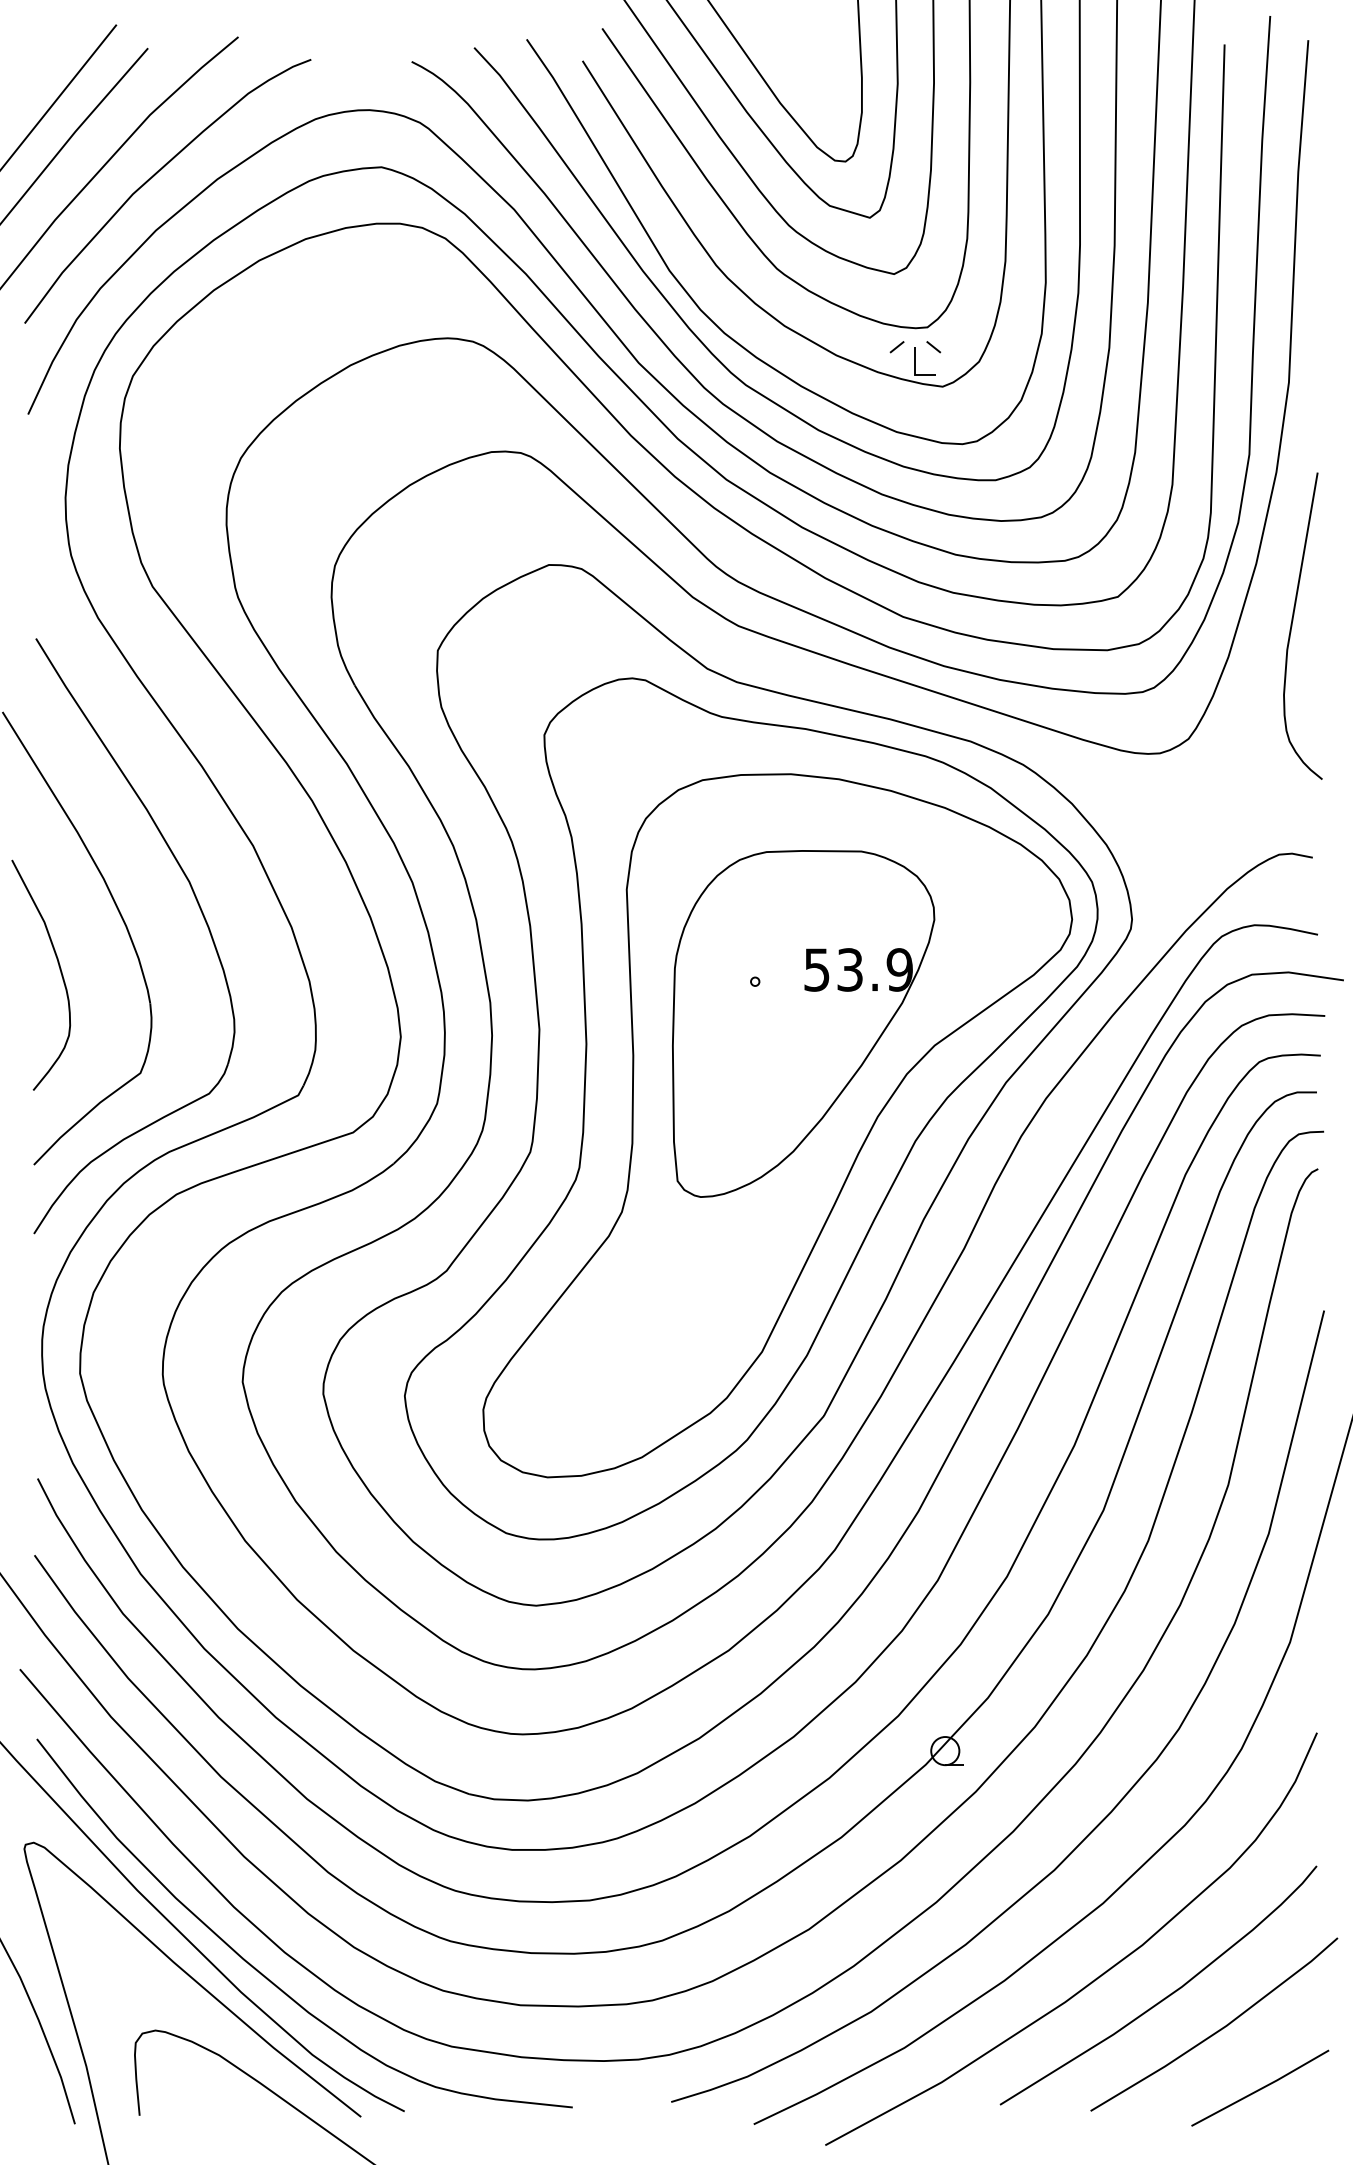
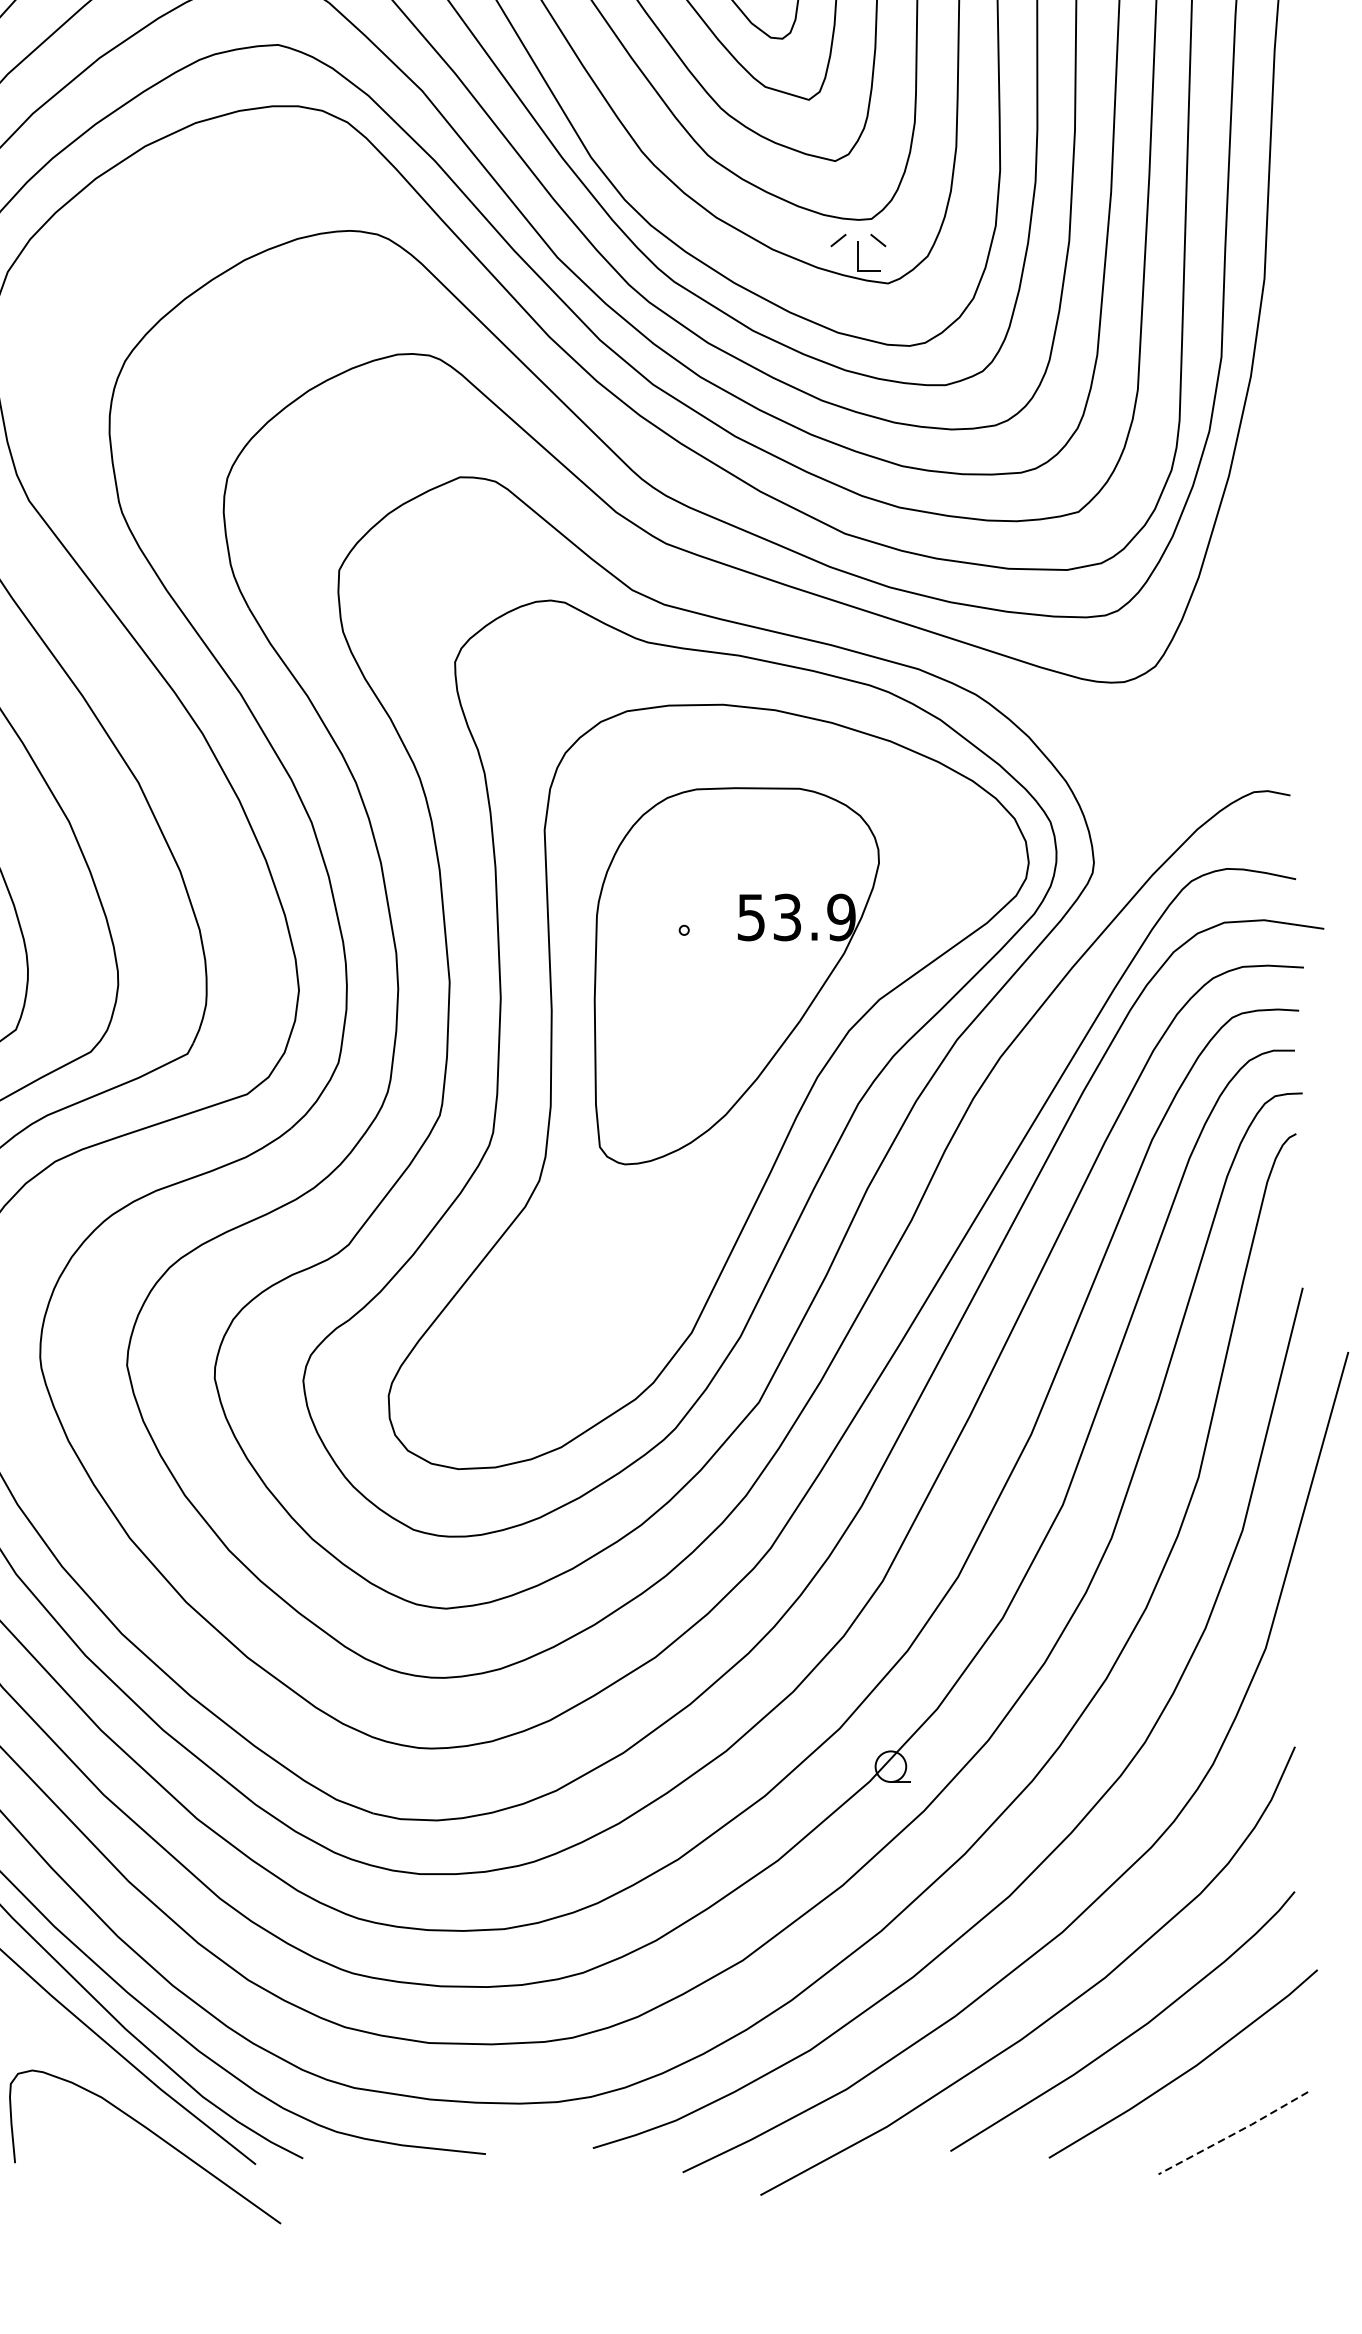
curve: (1293, 621) -> (1269, 538), removed
line: (1260, 2089) -> (1233, 2134), solid -> dashed

